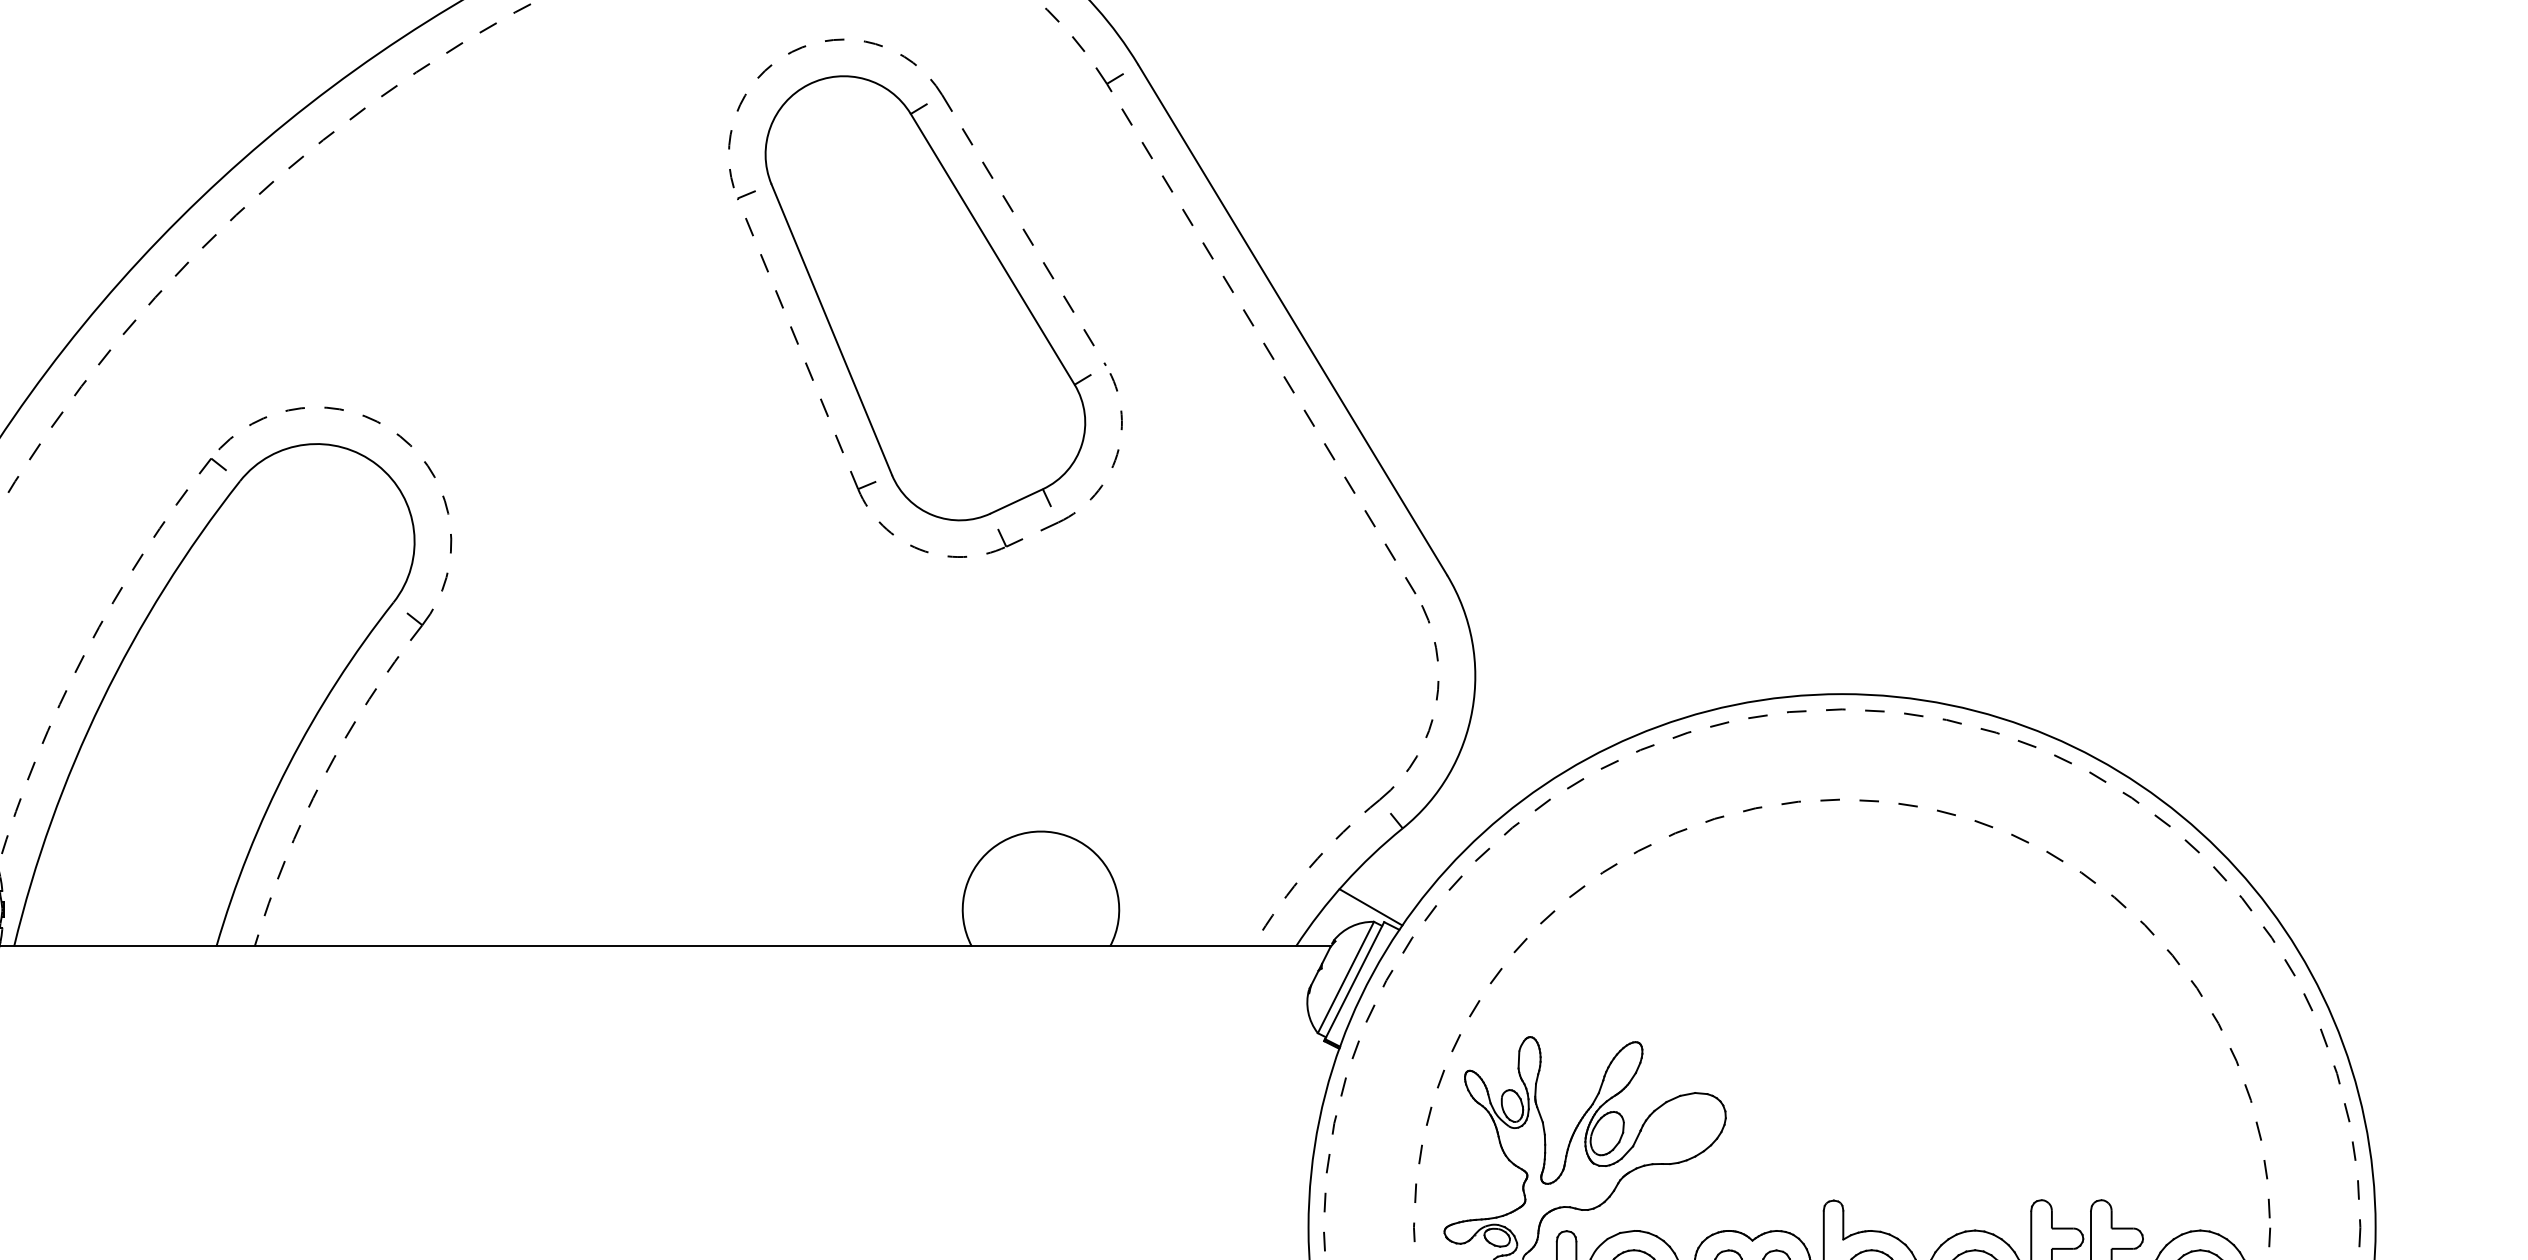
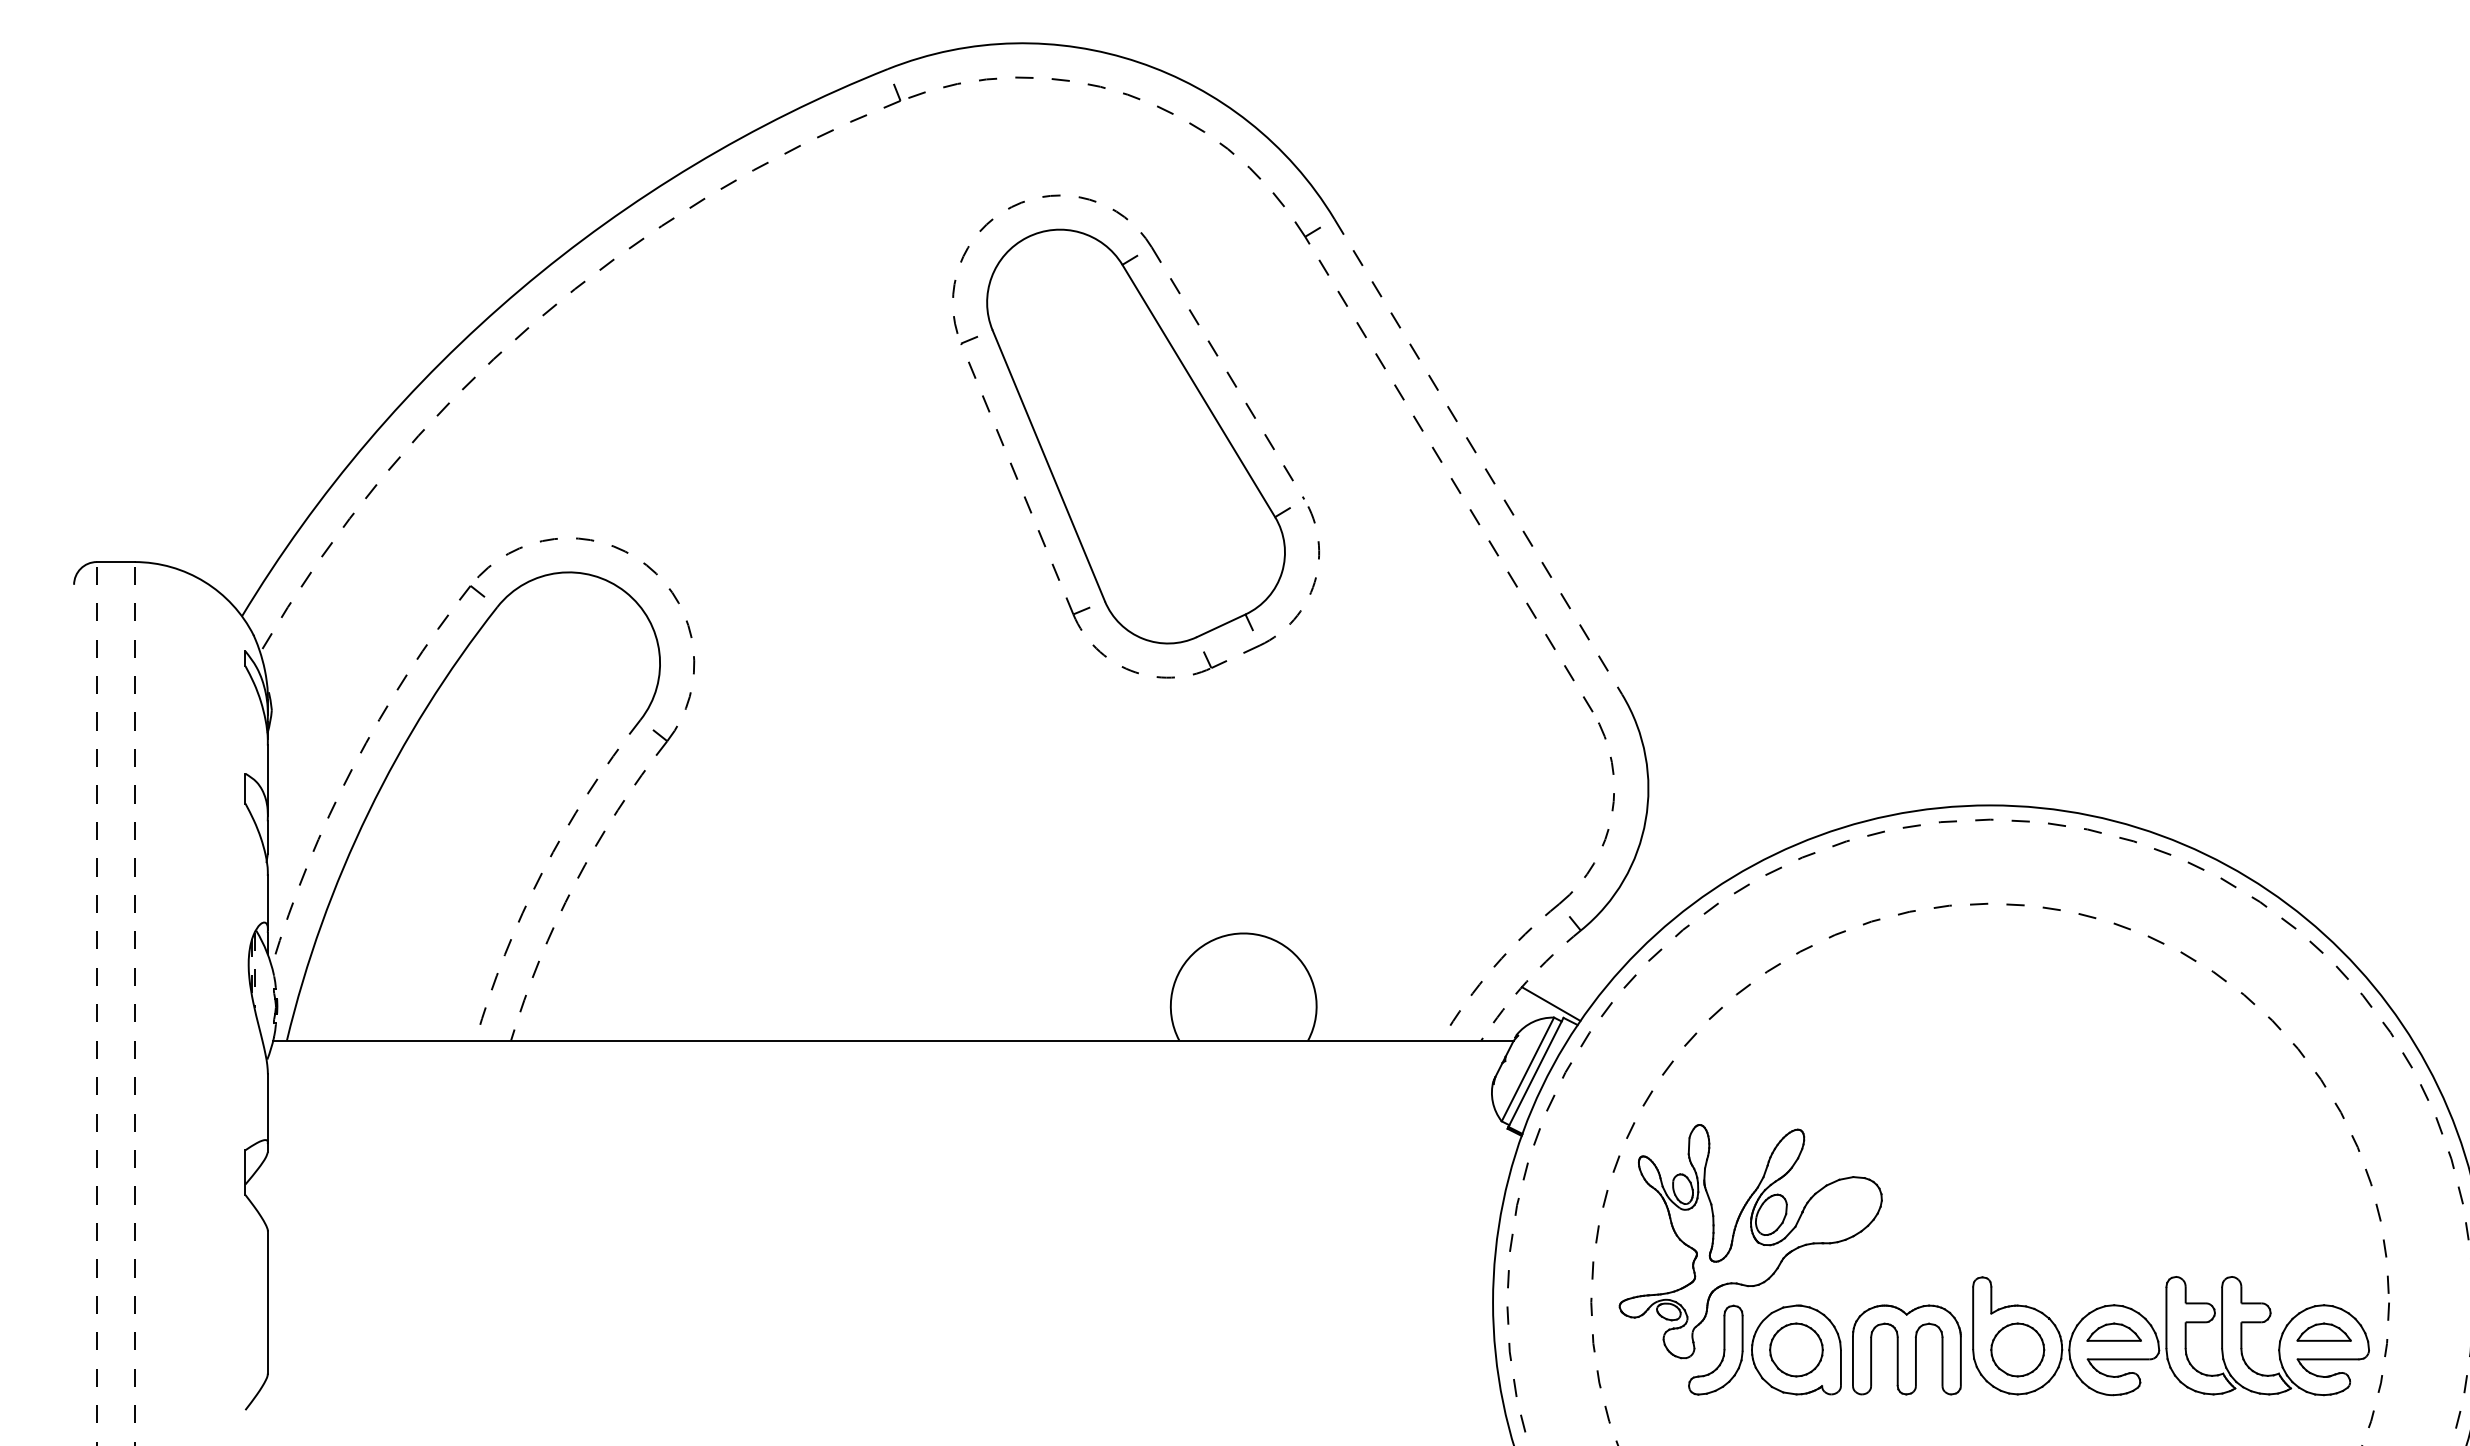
line: (1292, 319) -> (1478, 456), solid -> dashed
arc: (288, 766) -> (542, 872), solid -> dashed
arc: (1344, 883) -> (1526, 981), solid -> dashed

